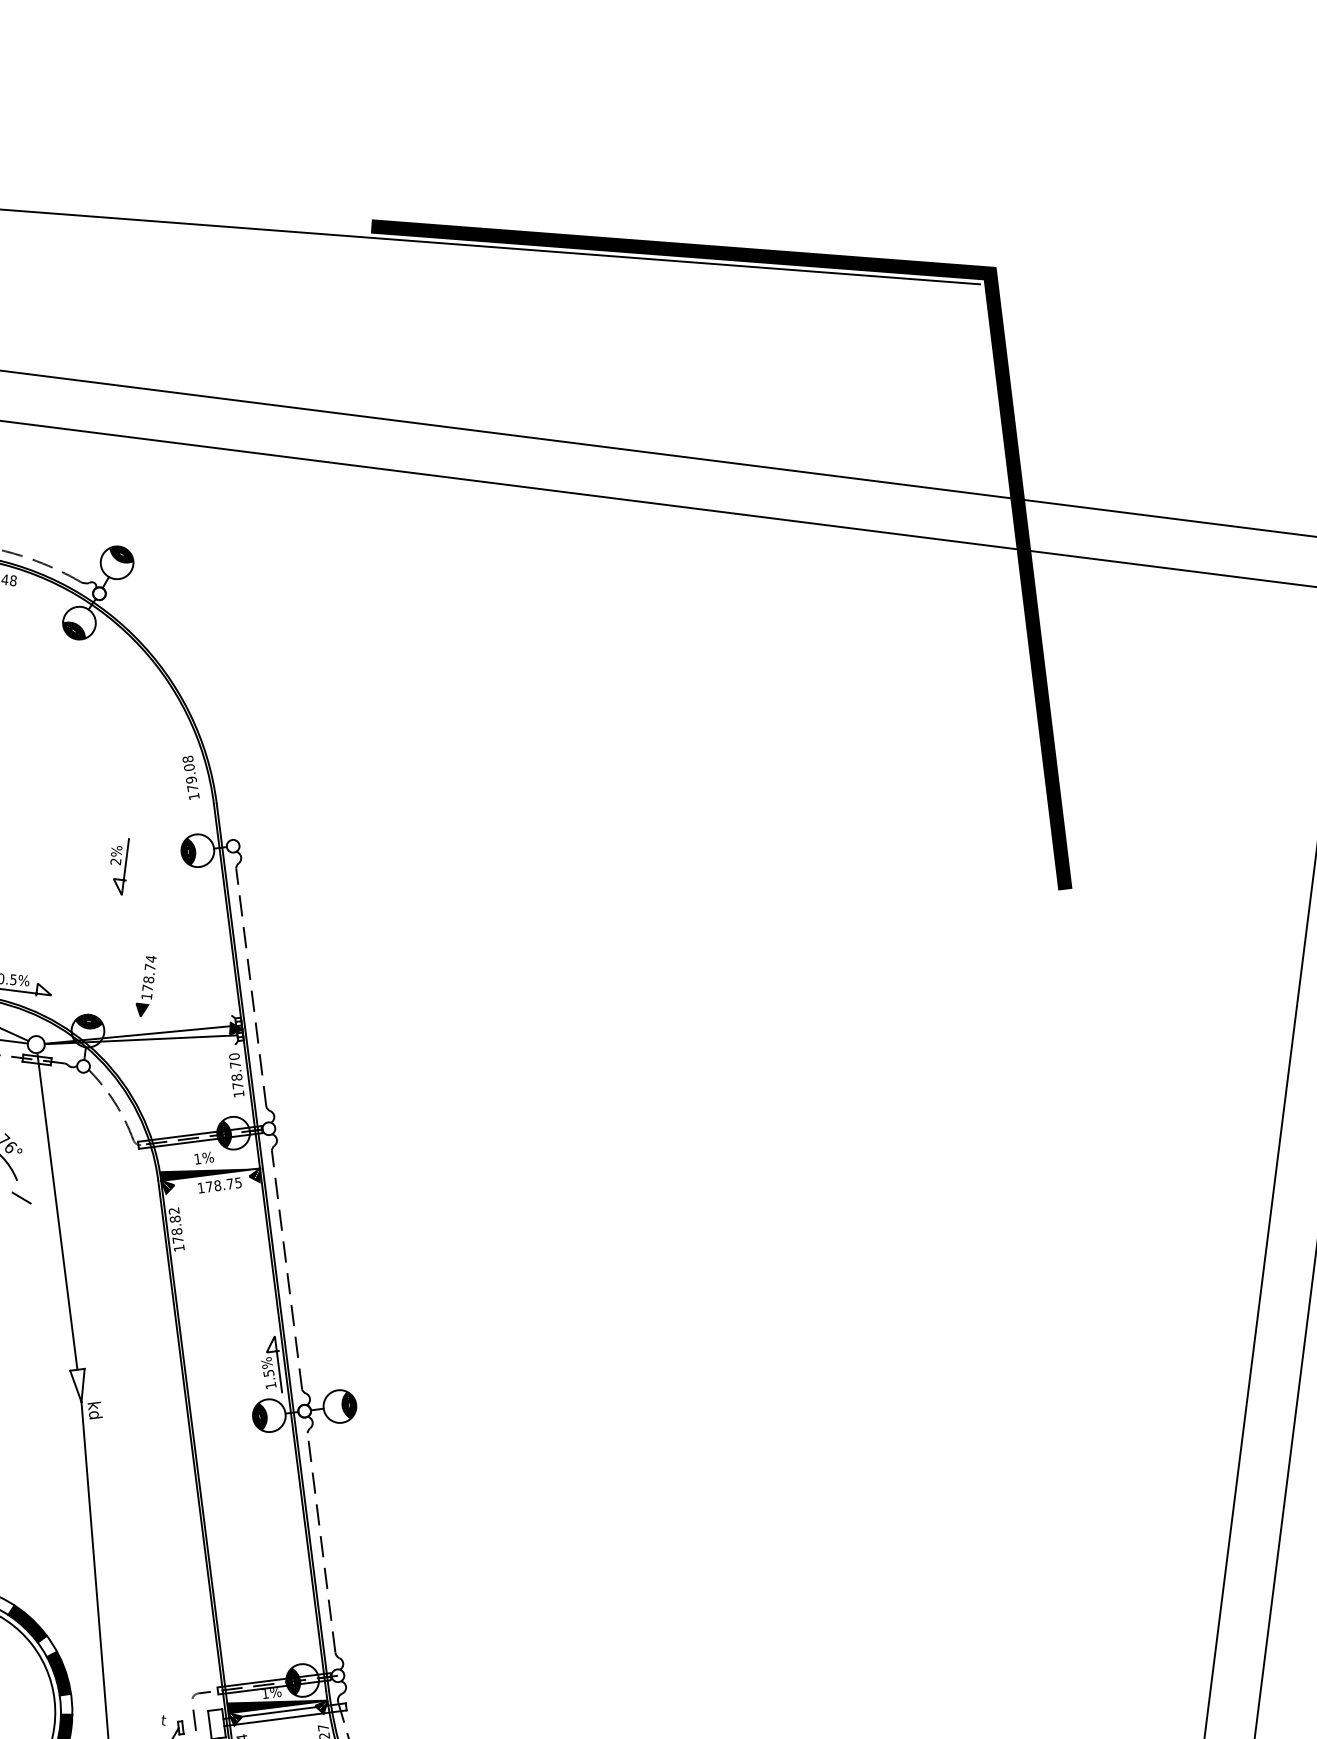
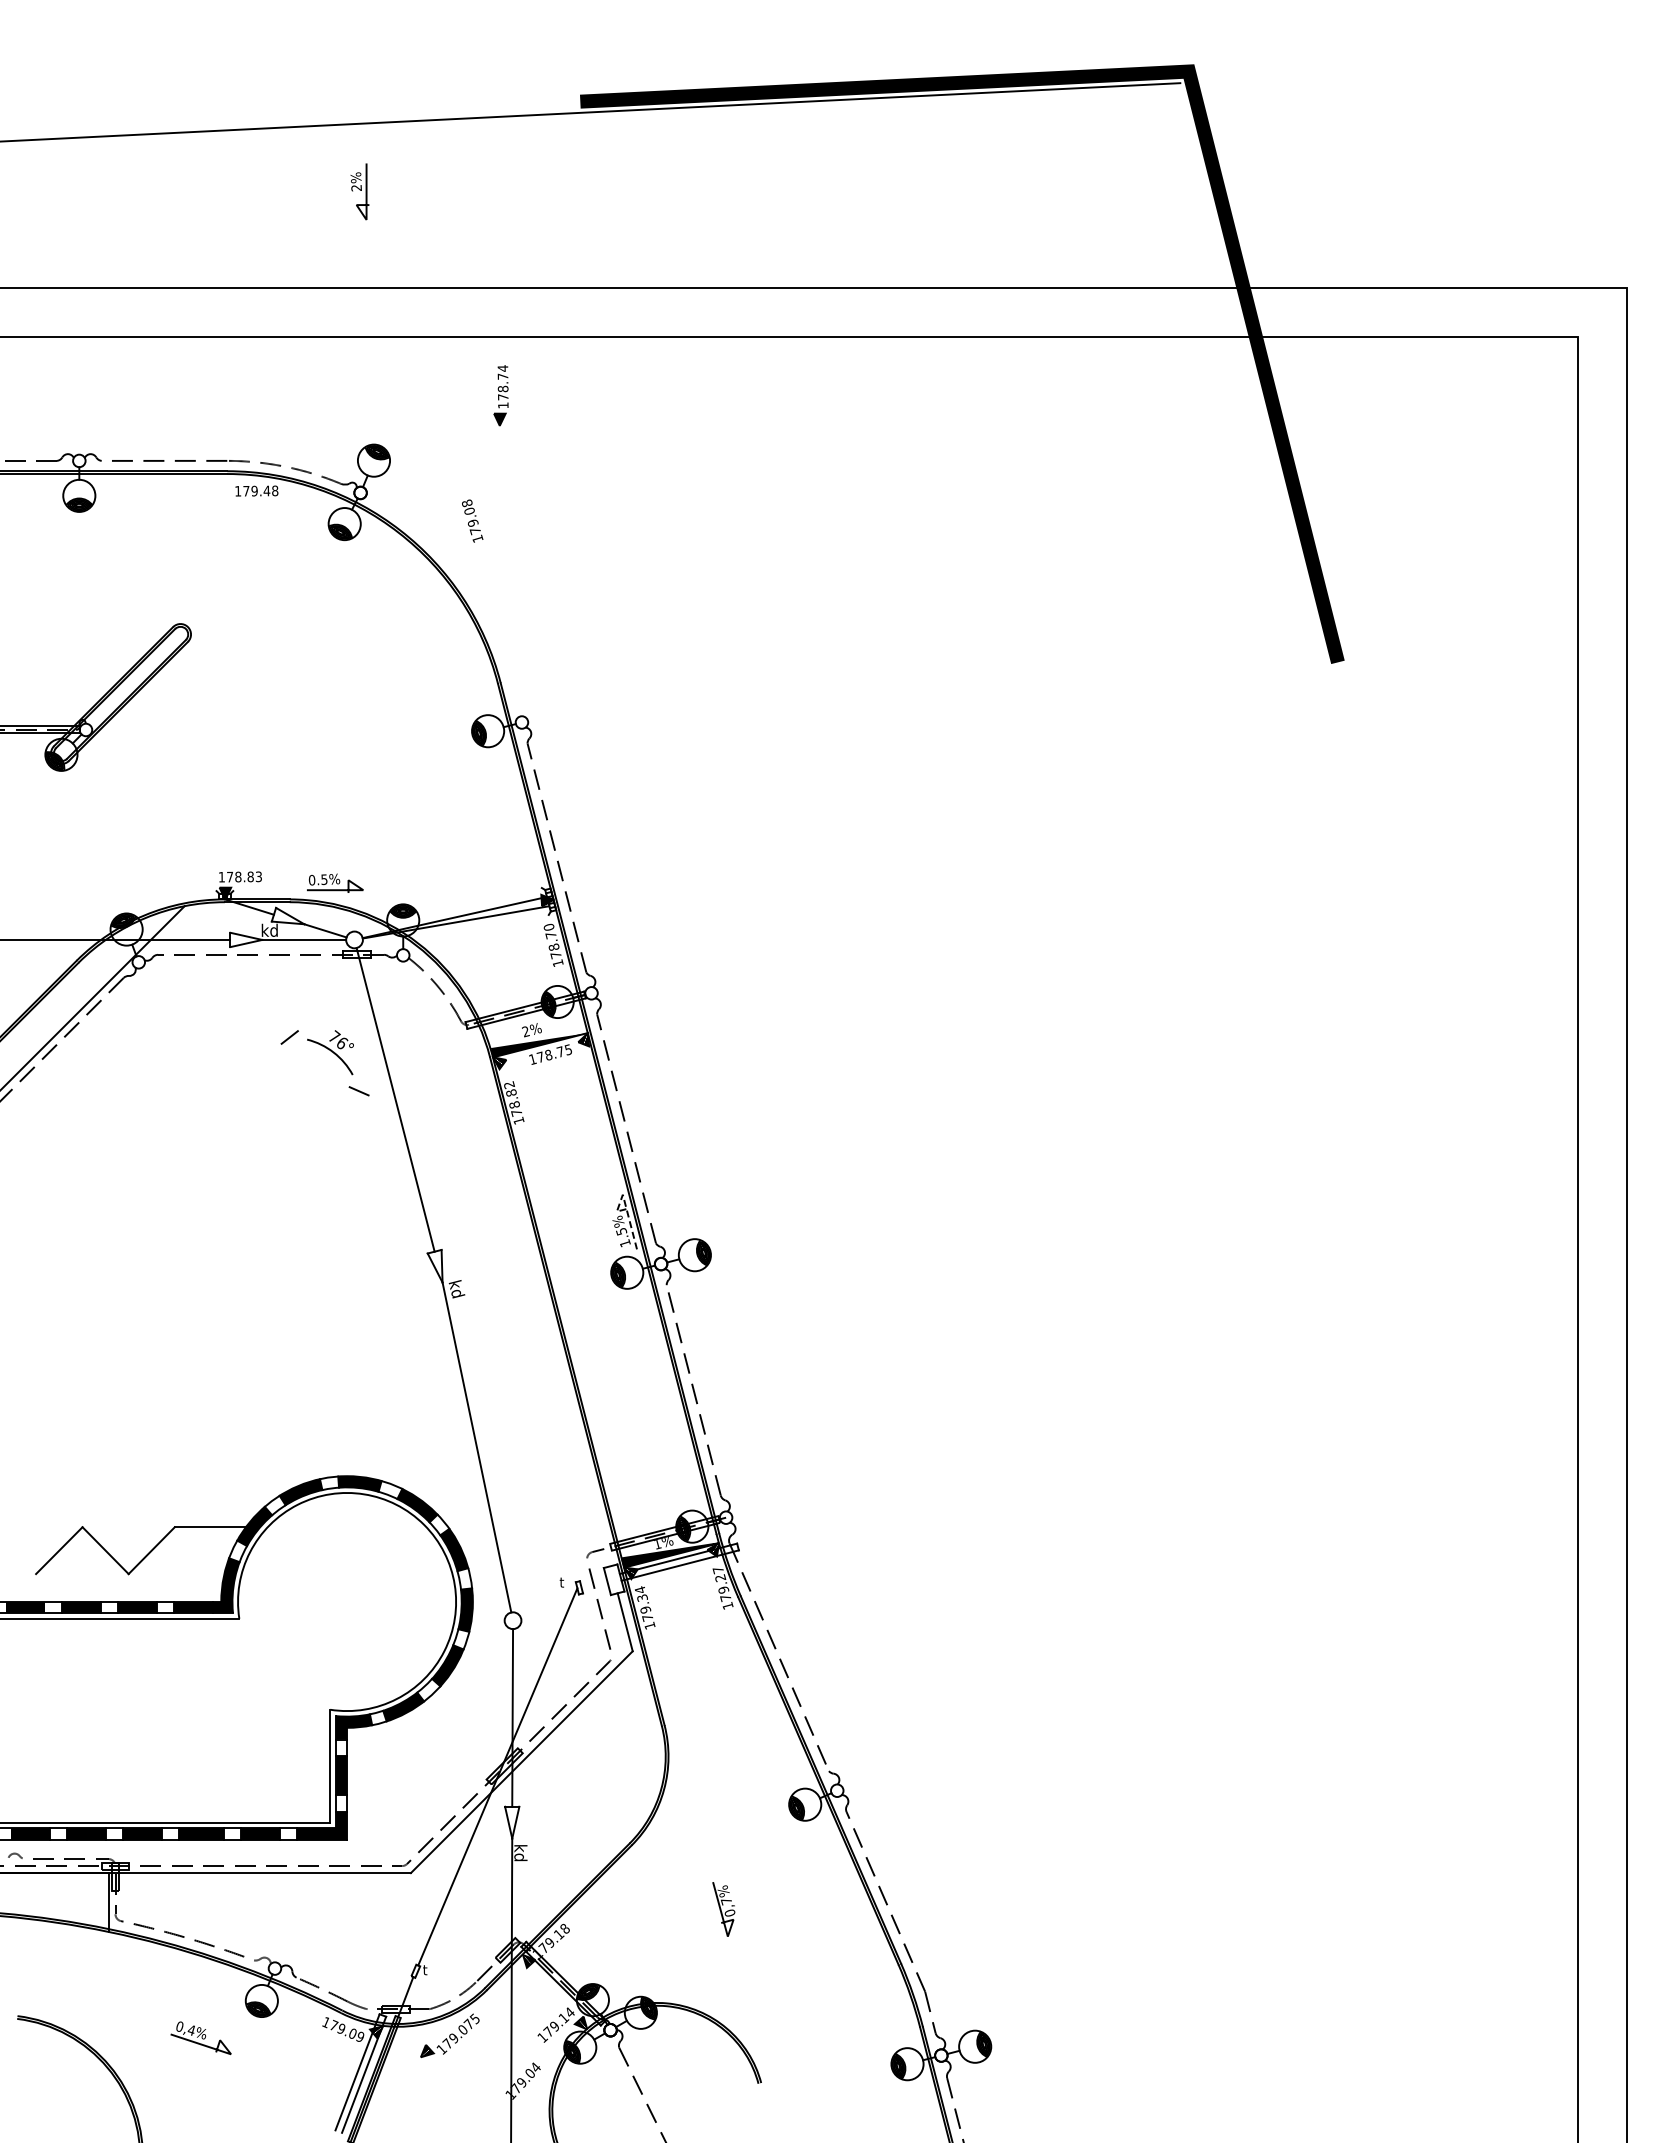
text: (191, 777) -> (472, 520), moved
part: (118, 865) -> (359, 191), moved
part: (145, 986) -> (500, 395), moved
text: (197, 1158) -> (525, 1031), 1% -> 2%
line: (276, 1348) -> (625, 1206), solid -> dashed

